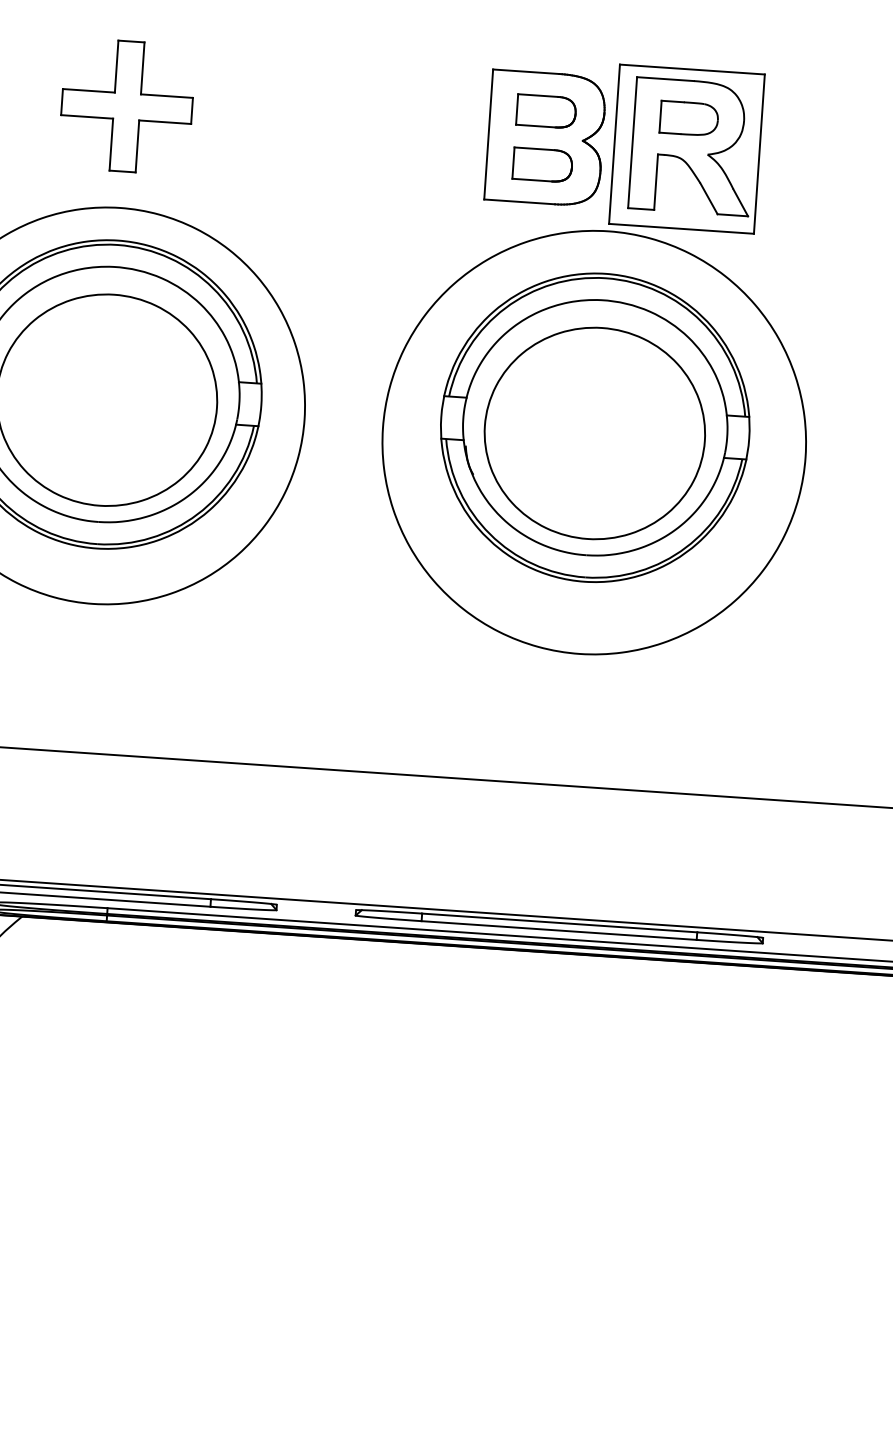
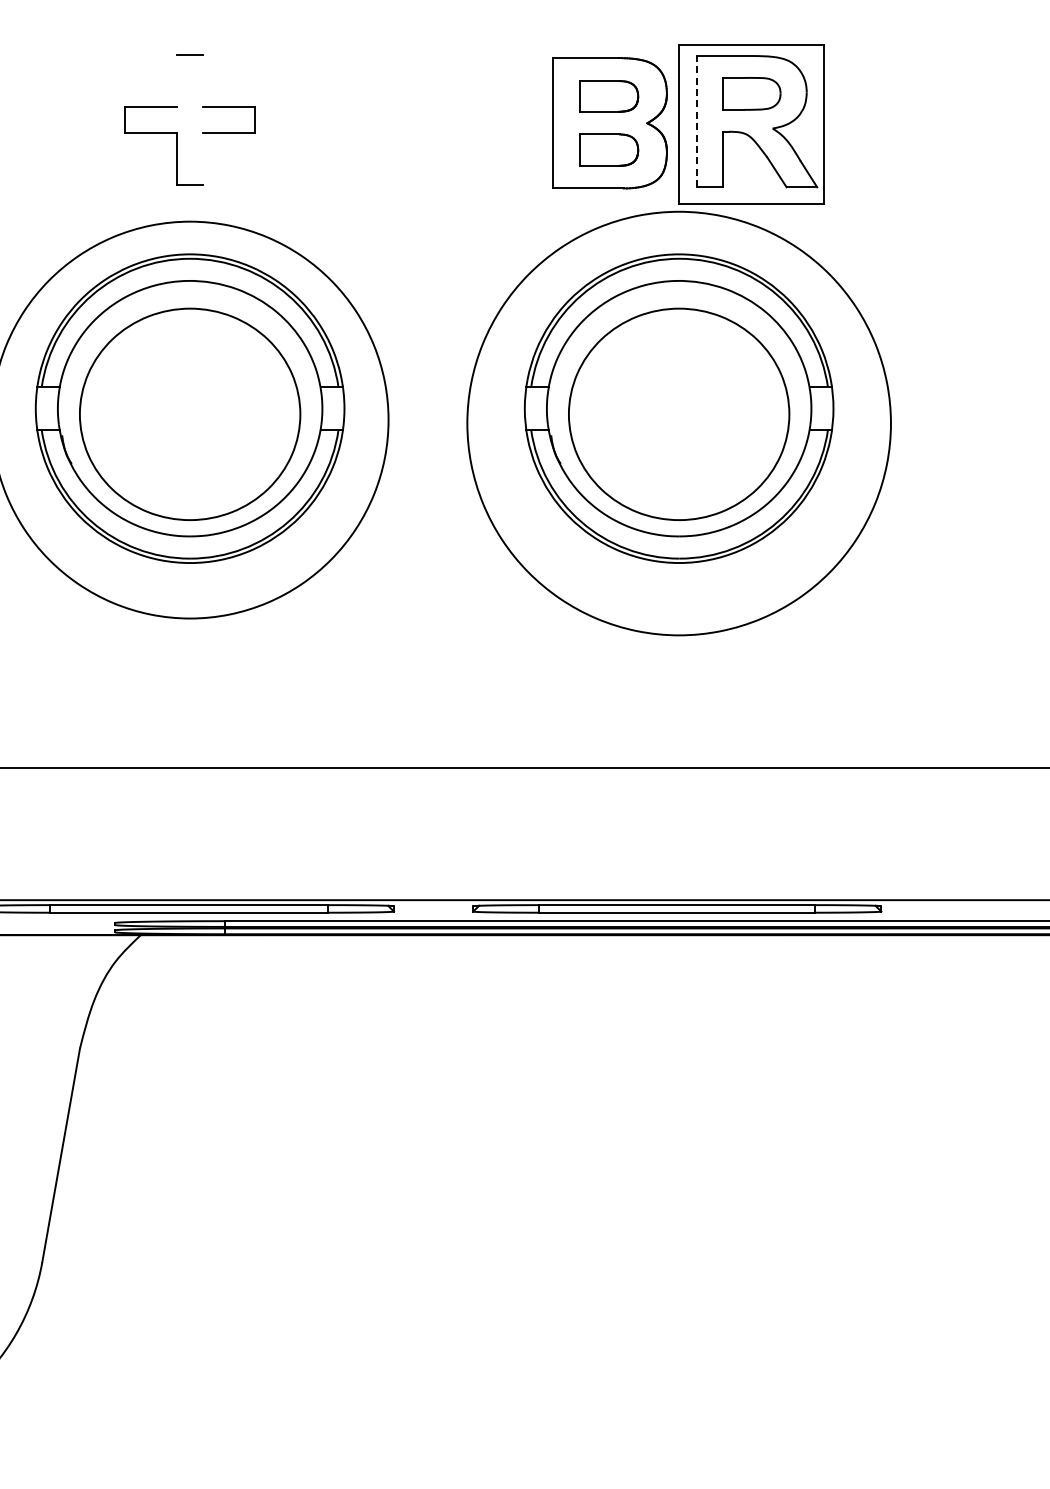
line: (117, 66) -> (177, 80), removed
line: (143, 68) -> (203, 80), removed
line: (633, 142) -> (697, 121), solid -> dashed
line: (137, 146) -> (203, 159), removed

